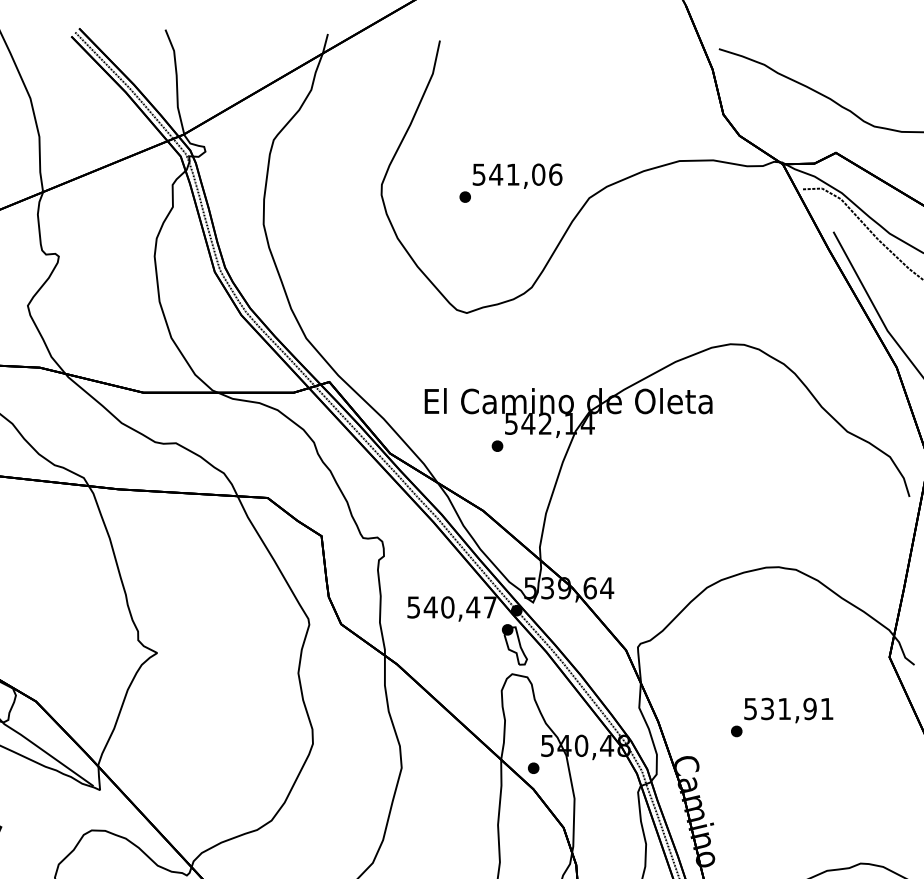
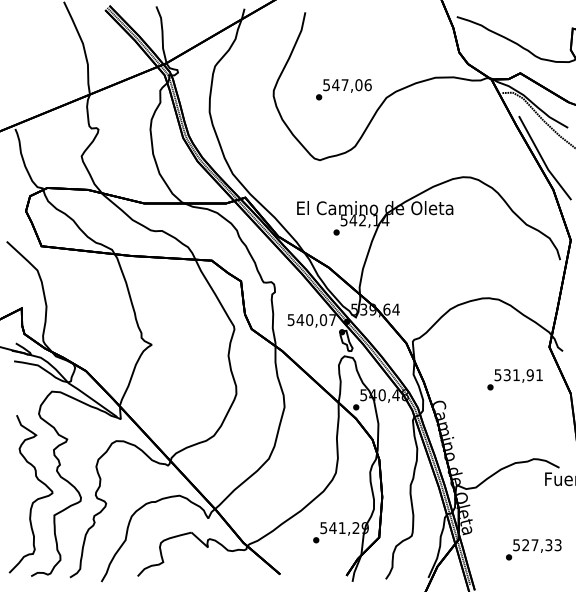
text: (512, 173) -> (344, 84), 541,06 -> 547,06
text: (473, 608) -> (323, 320), 540,47 -> 540,07
text: (780, 716) -> (514, 379), moved

